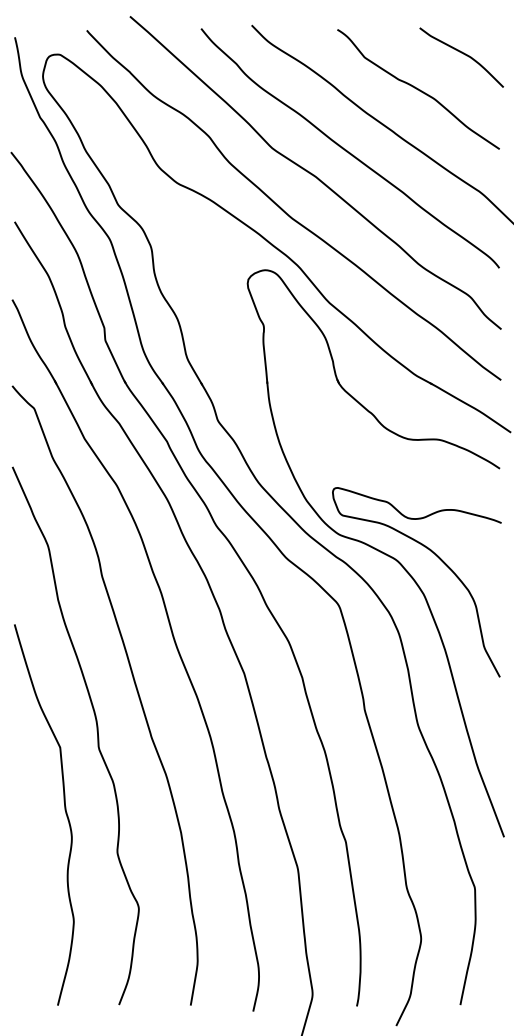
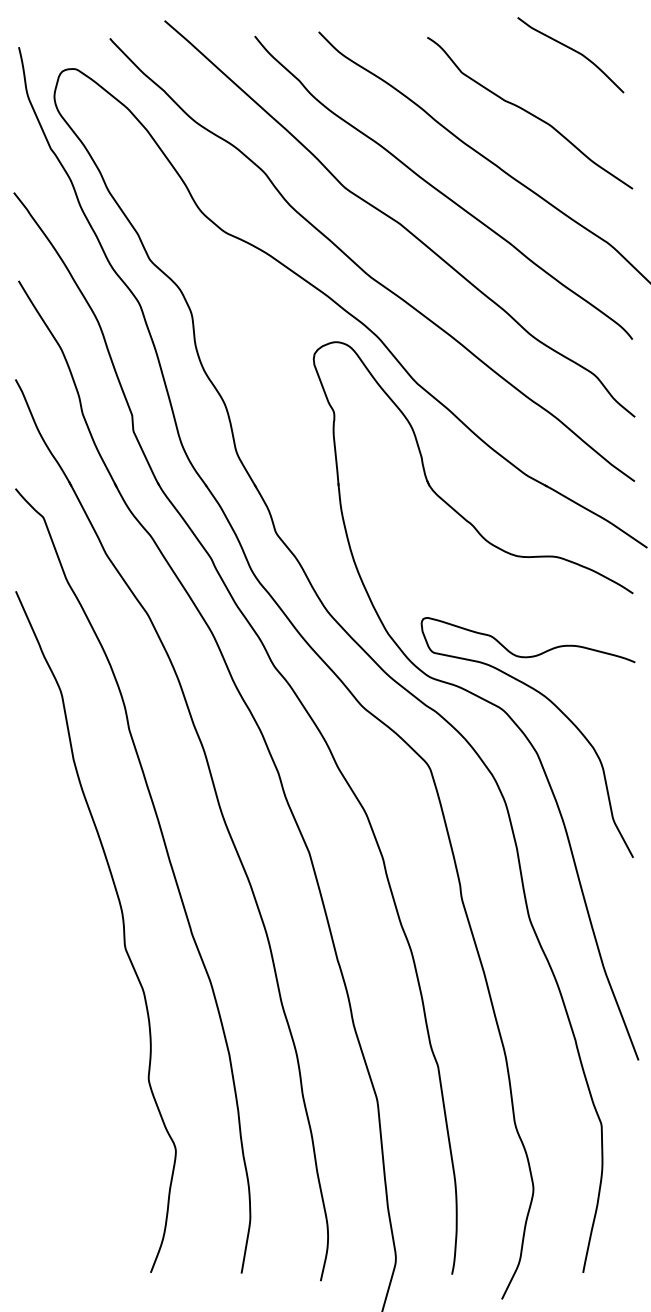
curve: (463, 54) -> (573, 51), moved
curve: (64, 810) -> (81, 1026), removed

